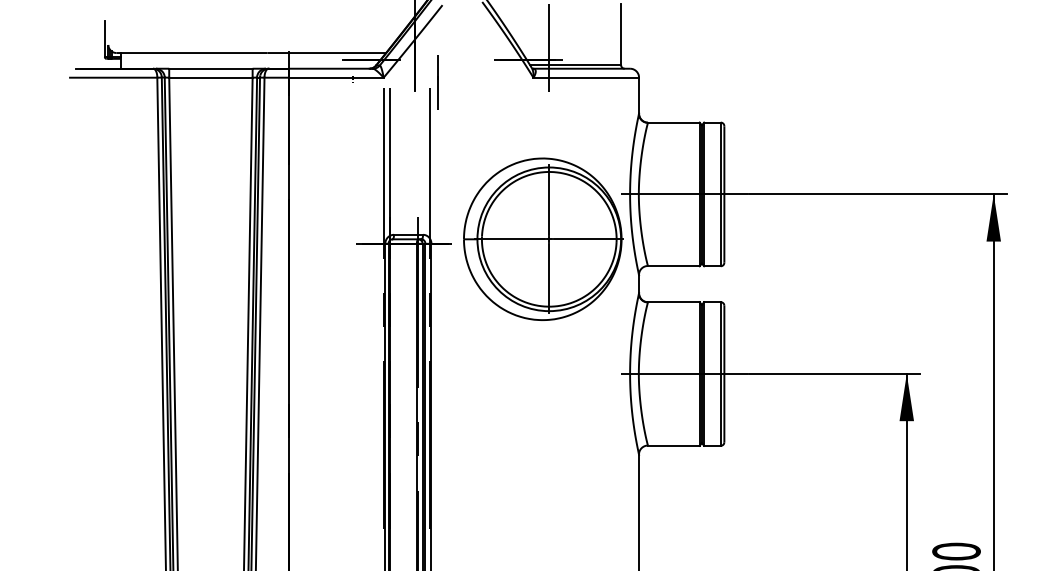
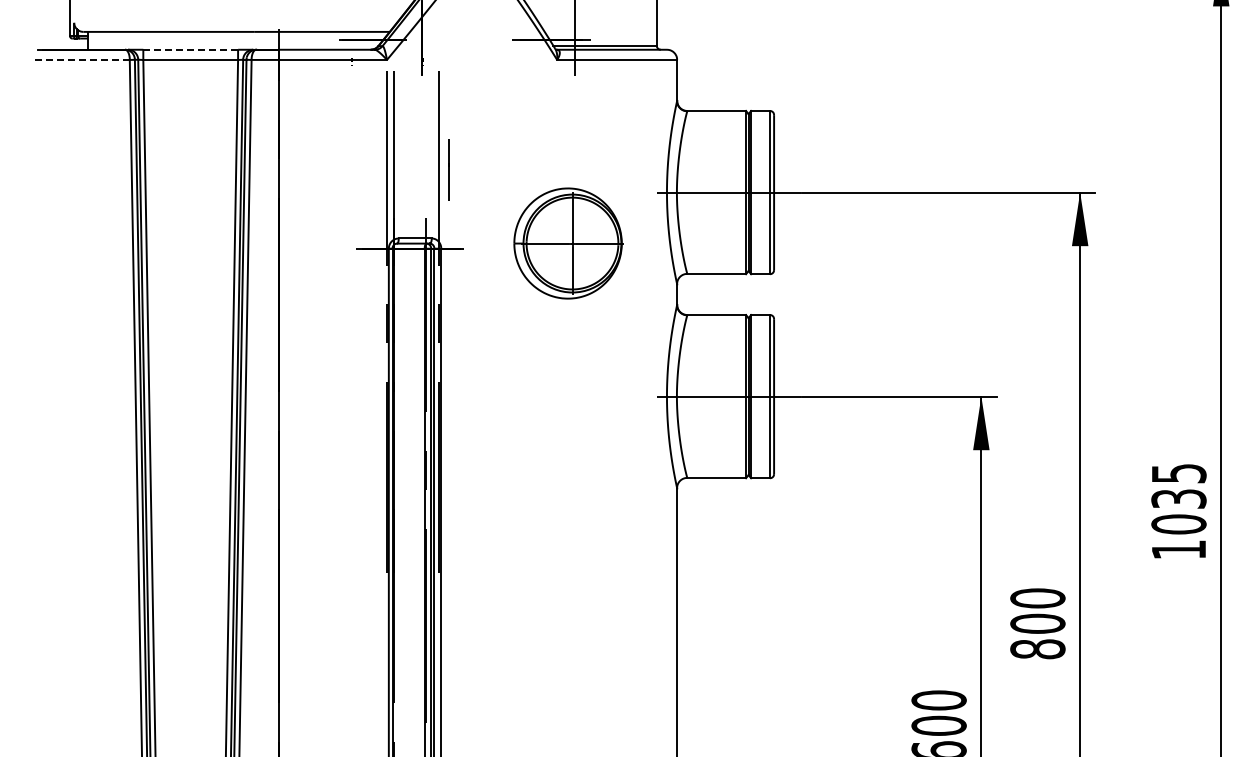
line: (210, 68) -> (190, 49), solid -> dashed
line: (113, 77) -> (80, 59), solid -> dashed
line: (437, 81) -> (448, 169), moved
part: (543, 239) -> (568, 243), size x0.6

